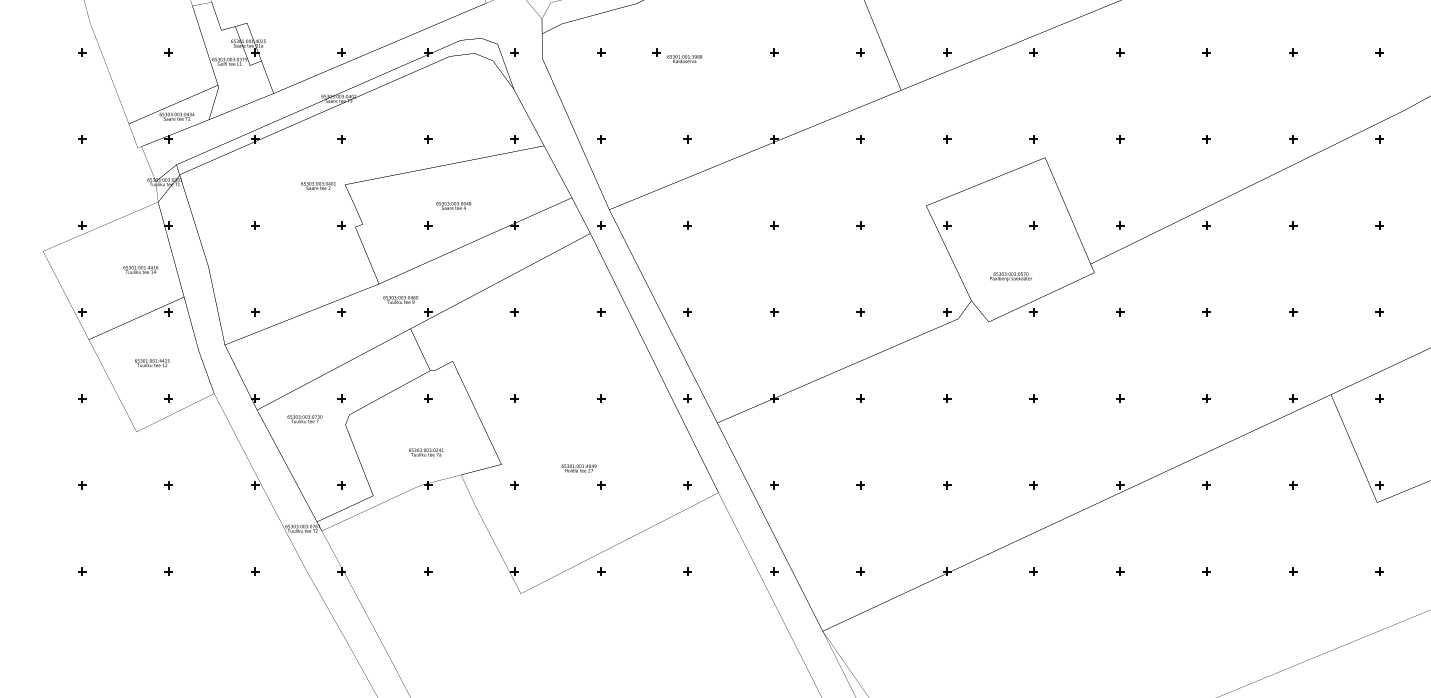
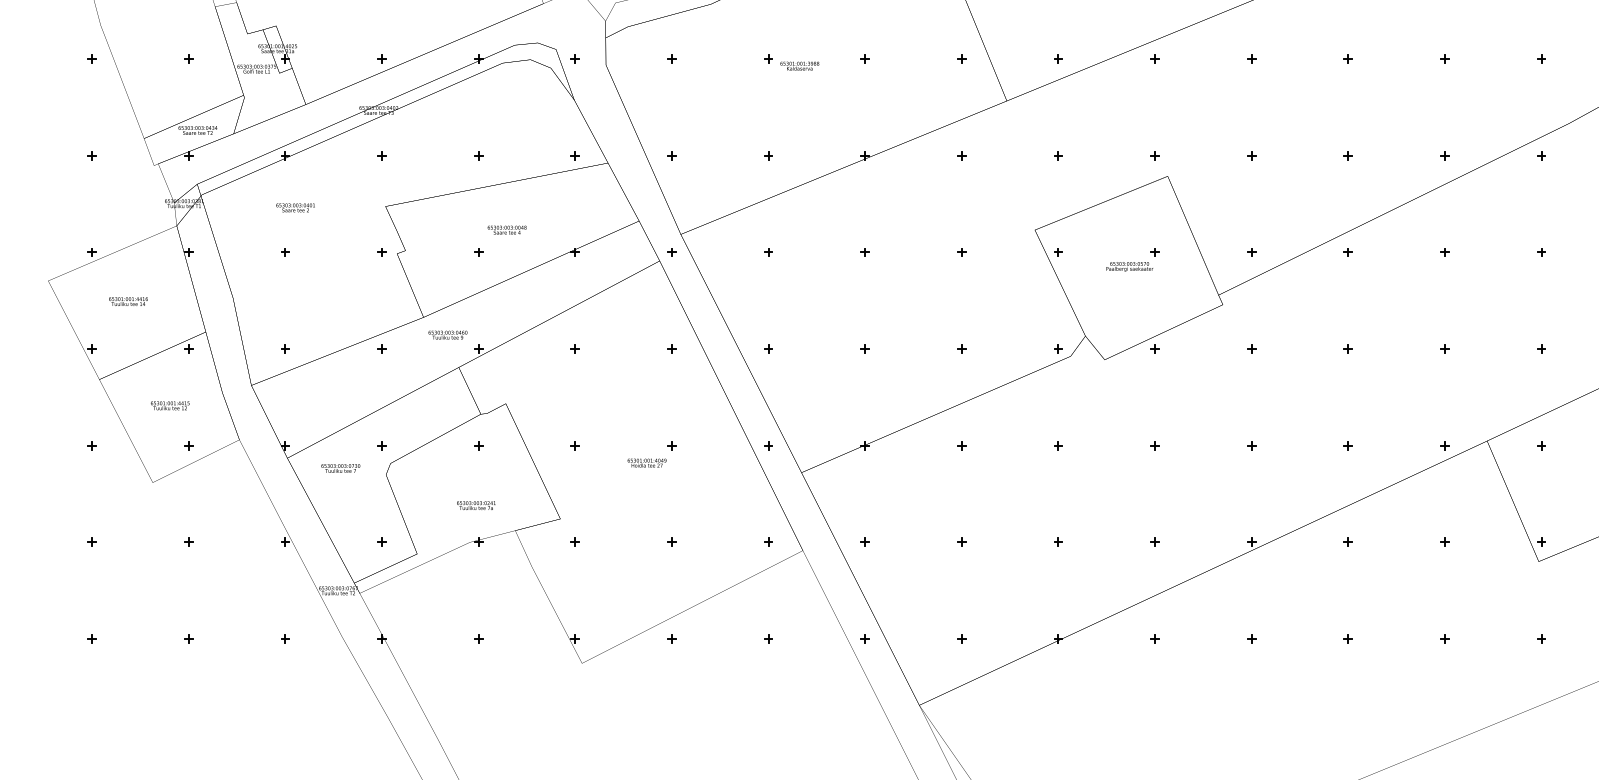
part: (677, 55) -> (791, 62), moved
text: (318, 185) -> (295, 207), moved
text: (140, 269) -> (128, 301), moved
text: (1010, 276) -> (1129, 266), moved
text: (578, 468) -> (646, 463), moved

